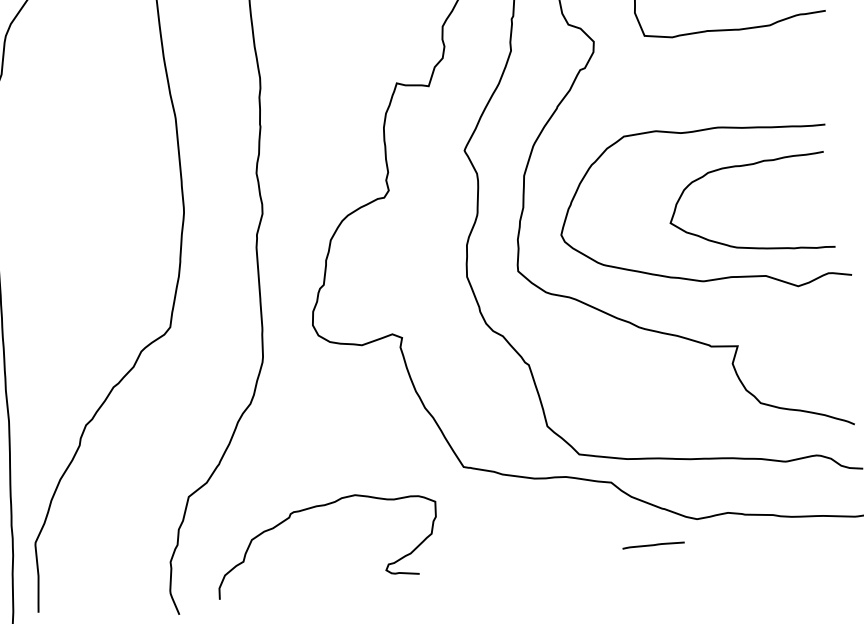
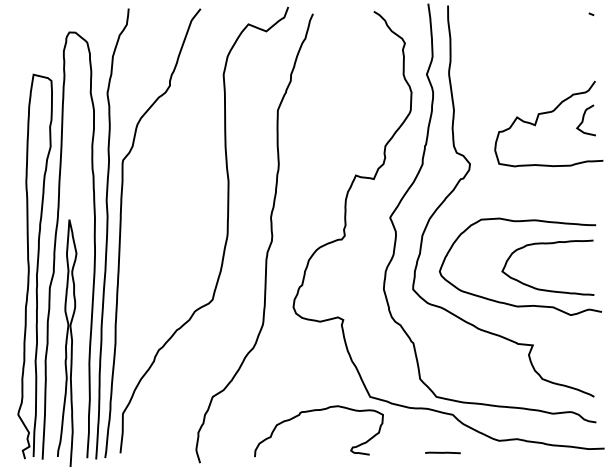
curve: (315, 508) -> (314, 411), moved
line: (652, 544) -> (442, 452), moved

